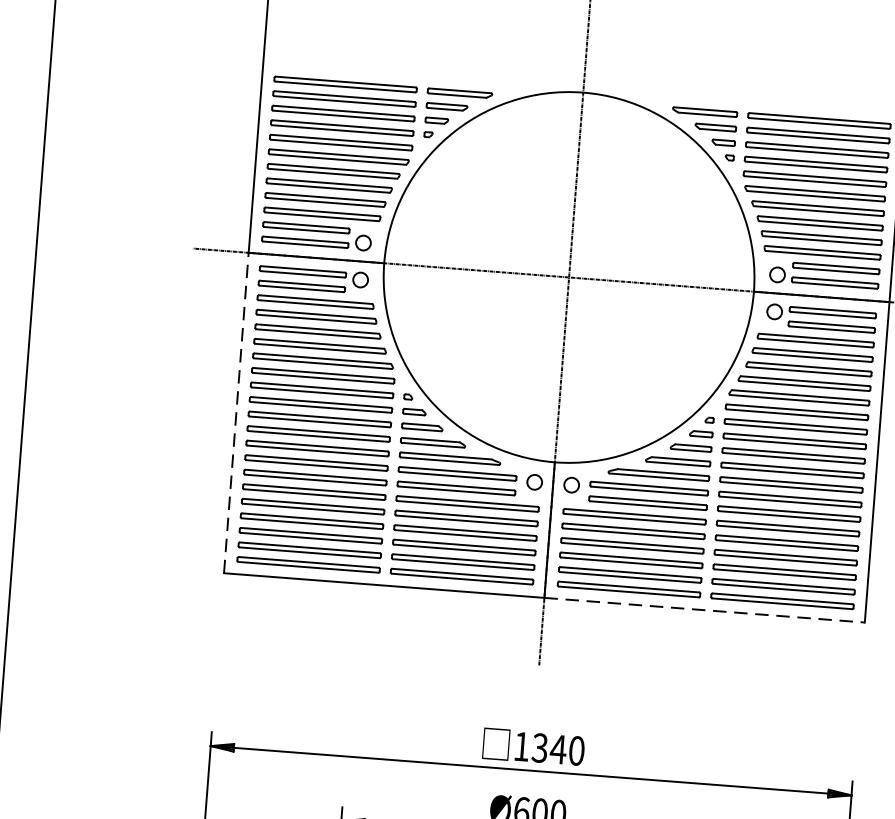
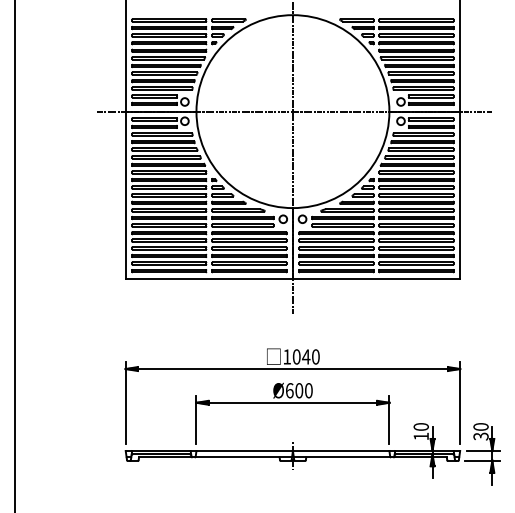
line: (235, 413) -> (125, 195), dashed -> solid
line: (704, 609) -> (376, 278), dashed -> solid
text: (539, 747) -> (296, 356), 1340 -> 1040

